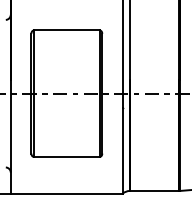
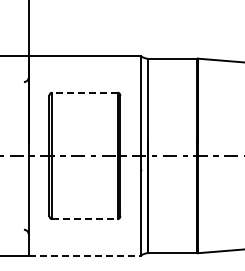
line: (66, 30) -> (84, 92), solid -> dashed
line: (66, 157) -> (84, 219), solid -> dashed
line: (67, 193) -> (85, 255), solid -> dashed

